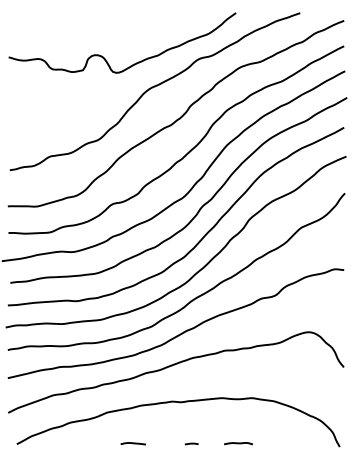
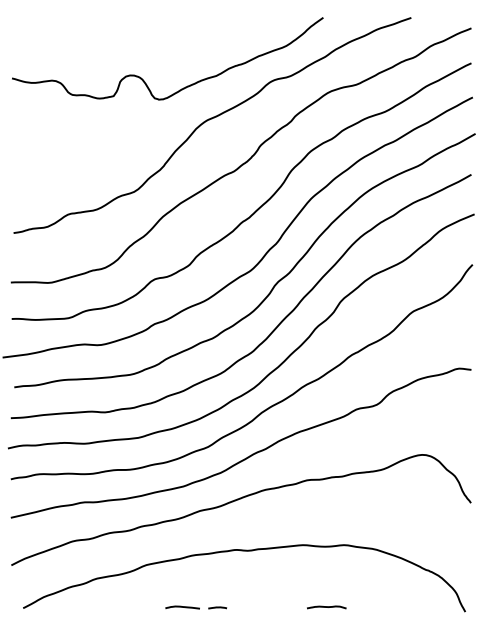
line: (191, 443) -> (217, 607), moved

